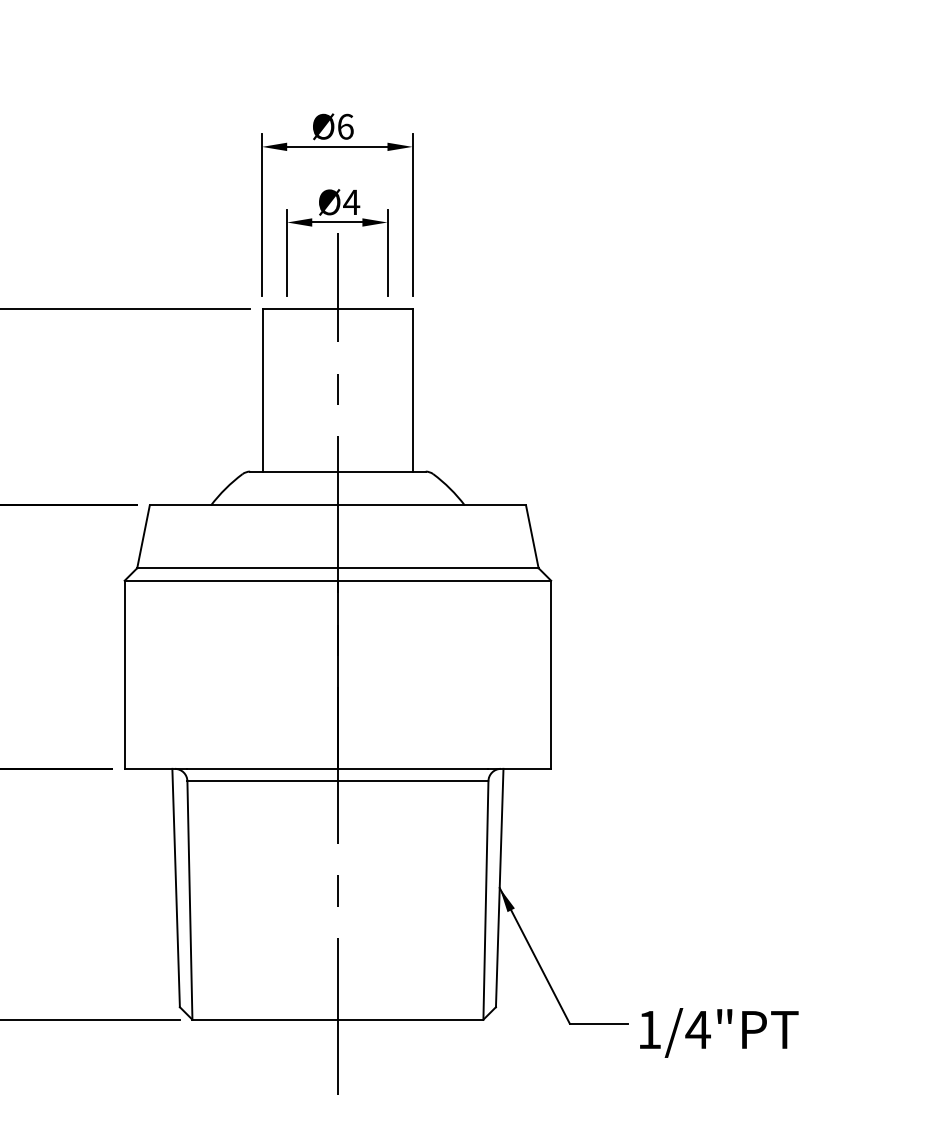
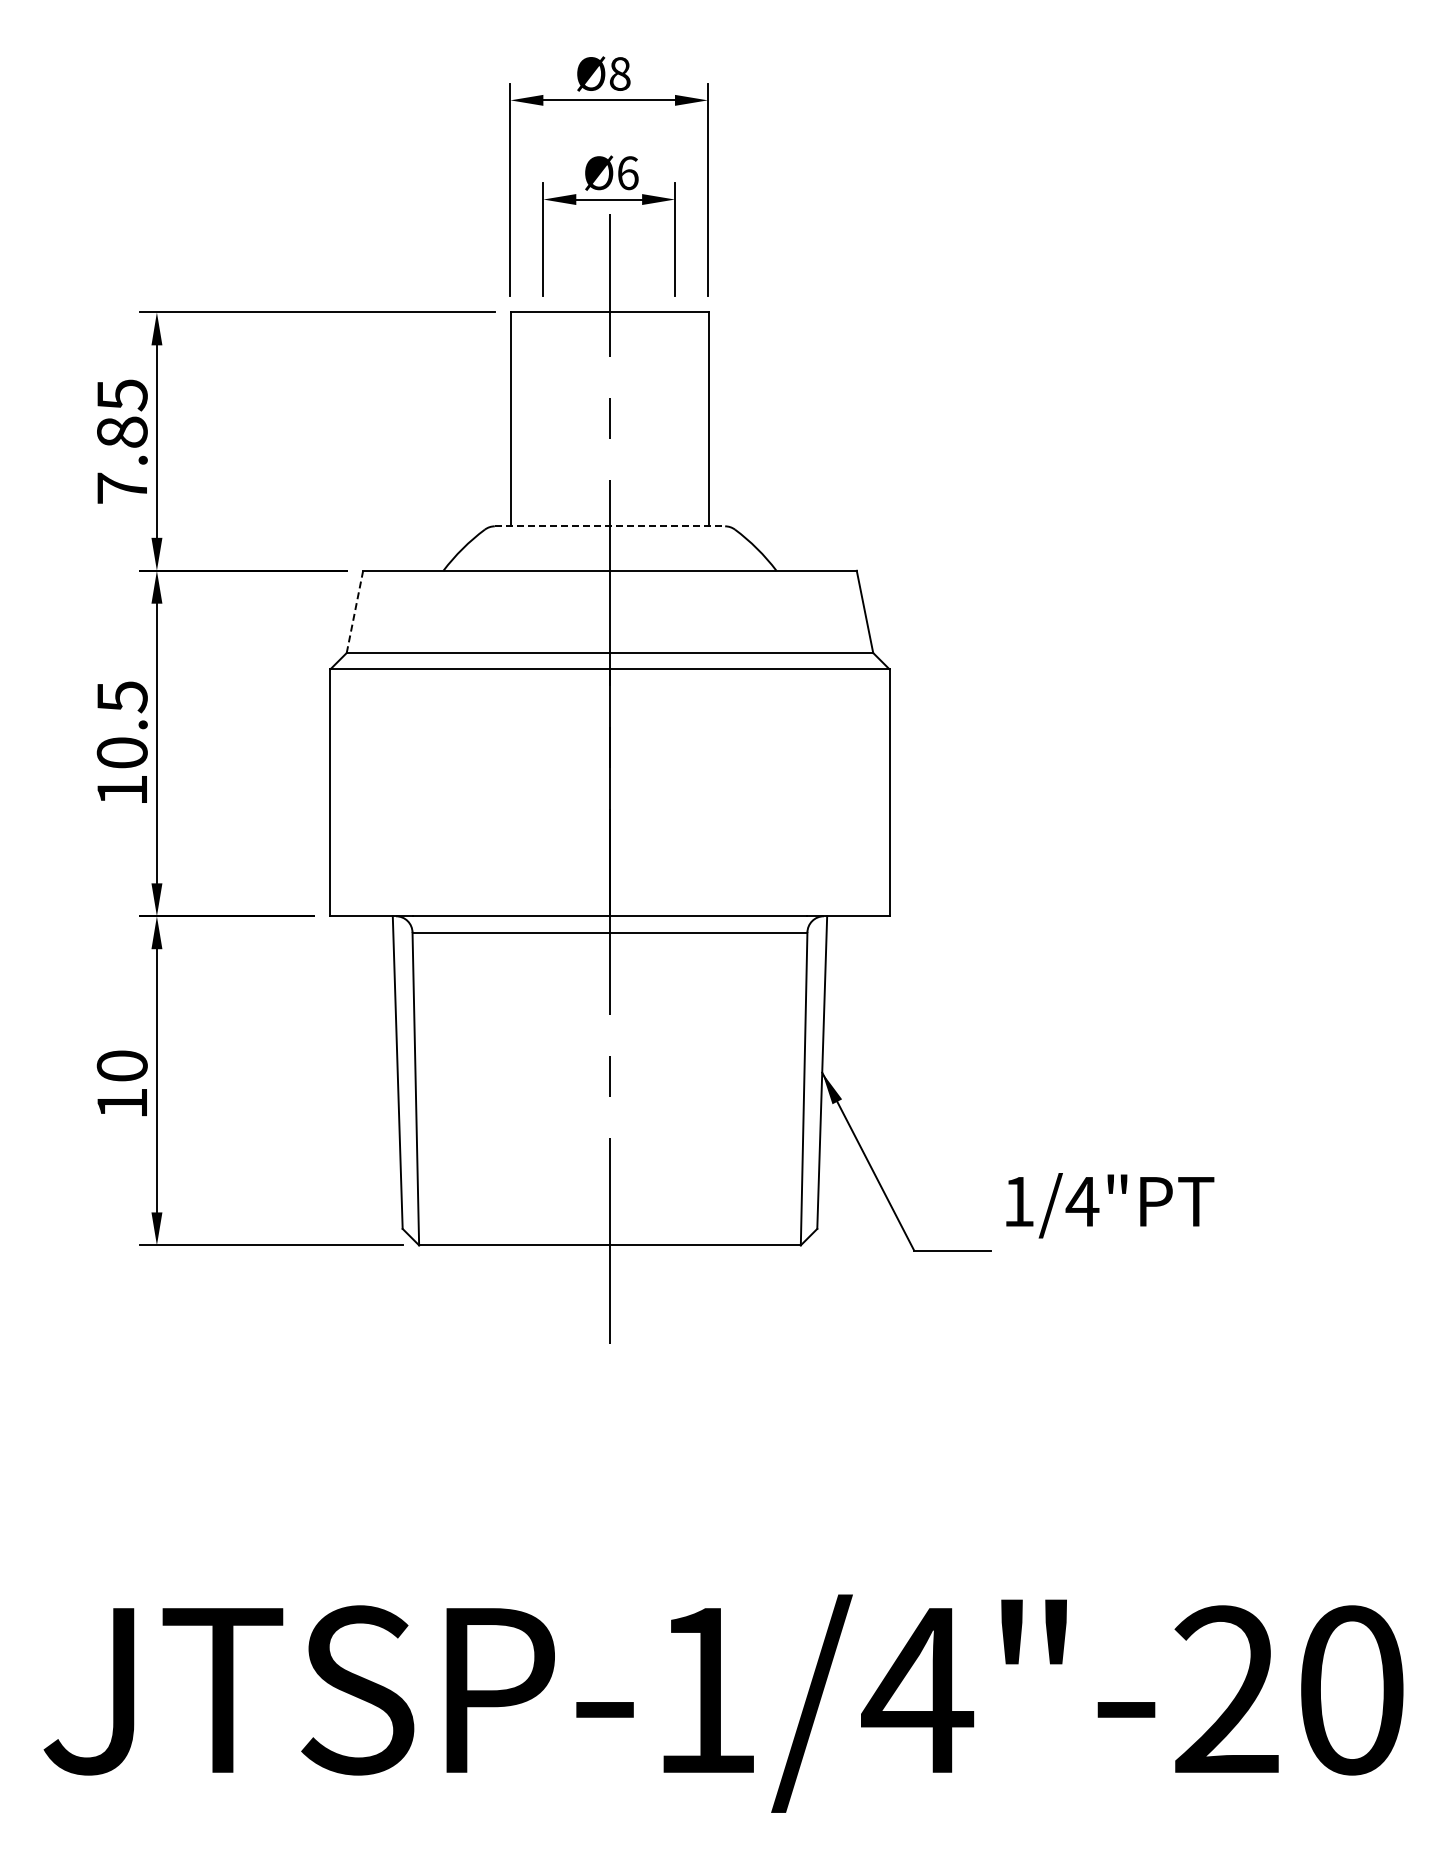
text: (345, 126) -> (619, 73), Ø6 -> Ø8
text: (351, 202) -> (627, 173), Ø4 -> Ø6
line: (338, 471) -> (610, 526), solid -> dashed
line: (143, 536) -> (354, 611), solid -> dashed
text: (719, 1032) -> (1110, 1205), moved

